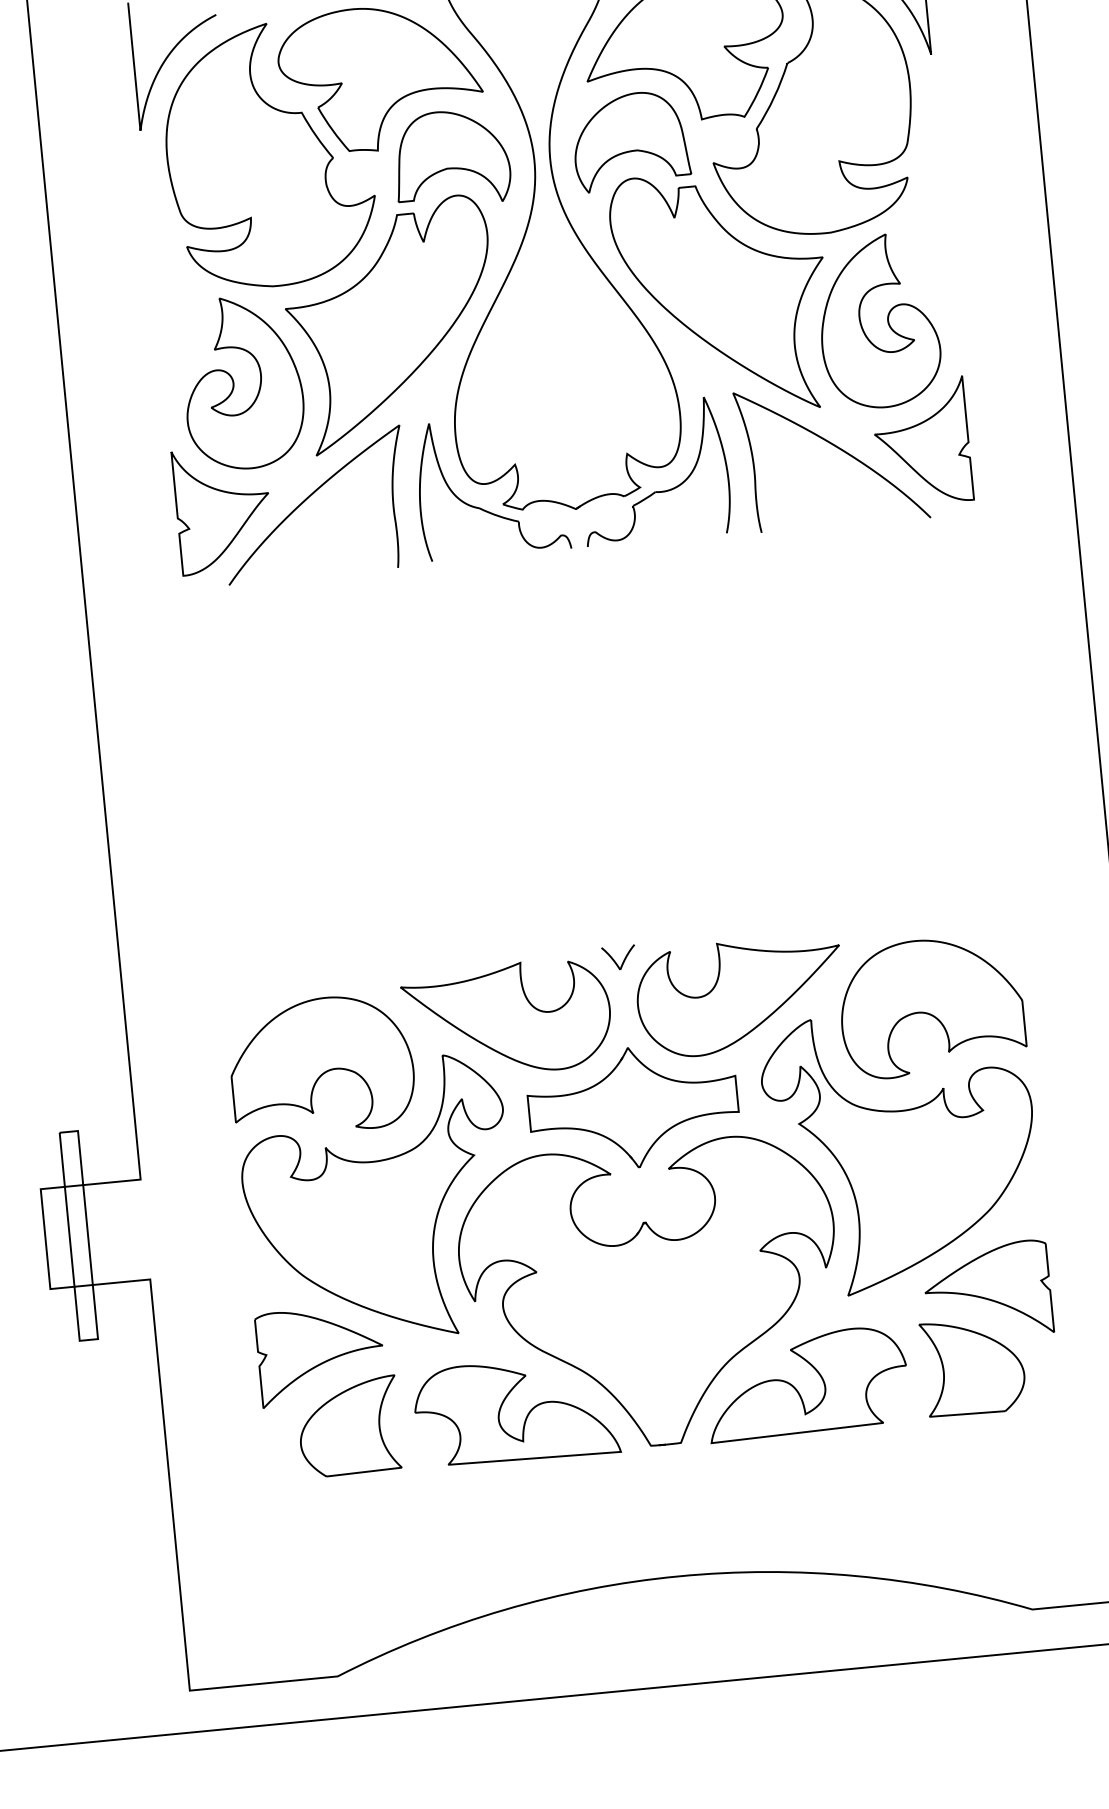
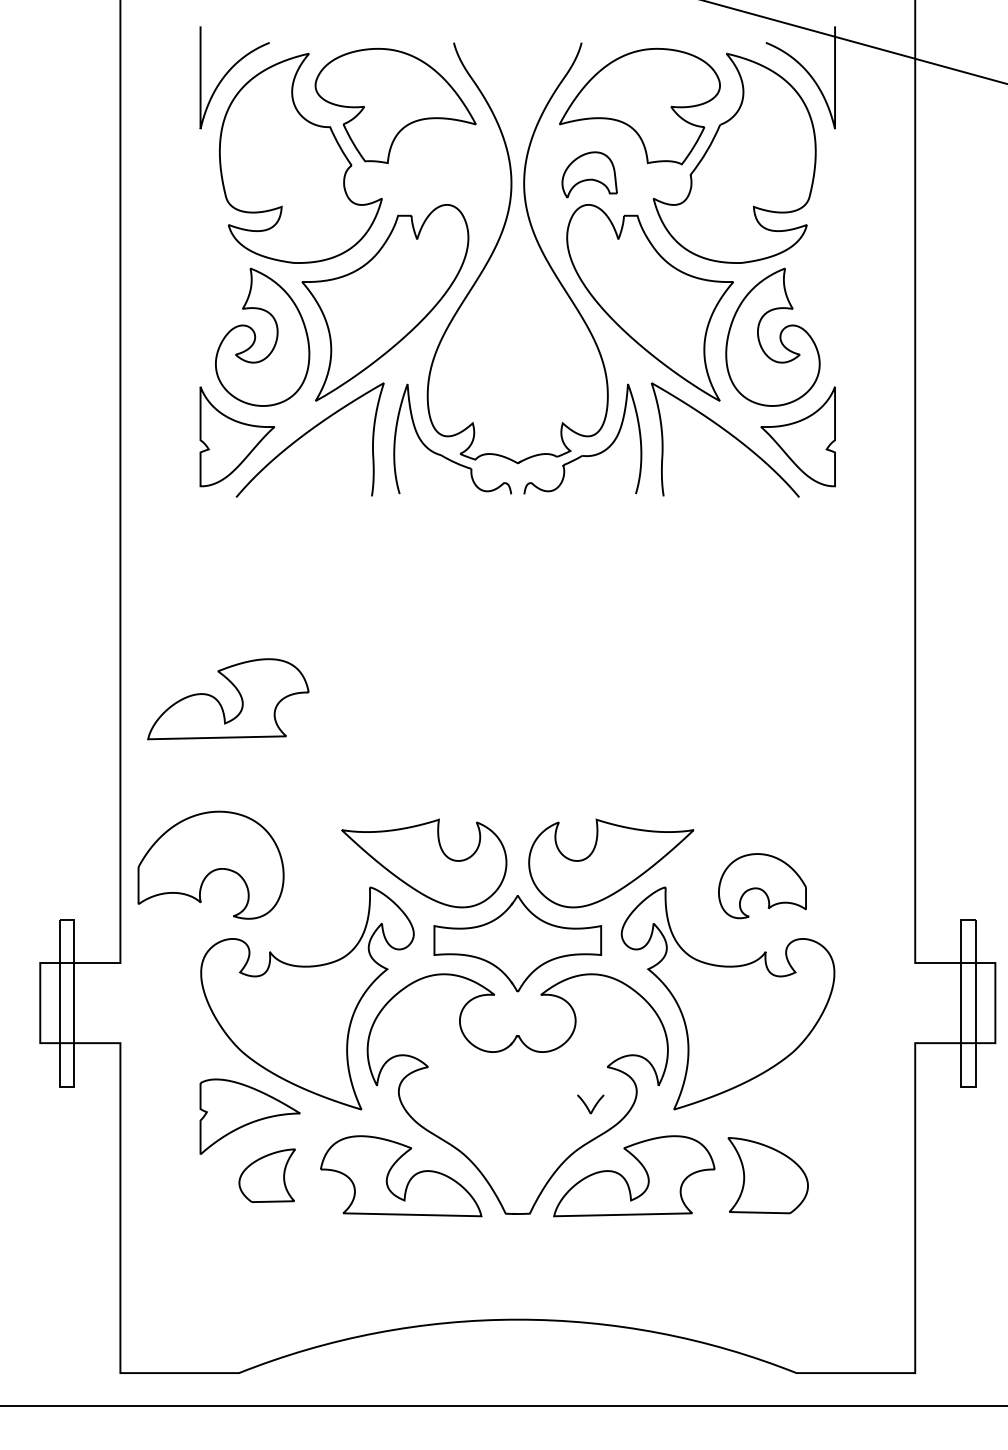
part: (630, 140) -> (589, 174), size x0.6
part: (451, 157) -> (445, 174), removed
part: (234, 842) -> (220, 702), added
part: (618, 958) -> (590, 1104), moved
part: (931, 1005) -> (762, 885), size x0.6
part: (320, 1064) -> (210, 864), moved
part: (987, 1291) -> (785, 1116), removed
part: (348, 1426) -> (266, 1175), size x0.7

